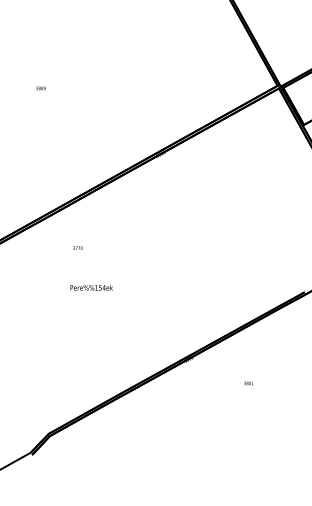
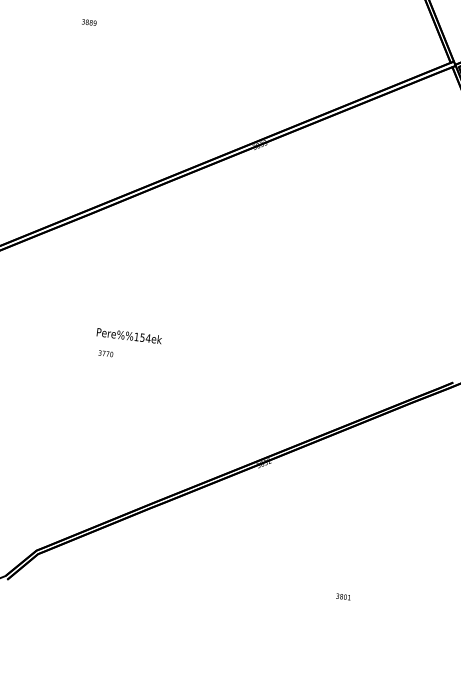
text: (77, 247) -> (105, 352), moved
text: (248, 383) -> (343, 596), moved

